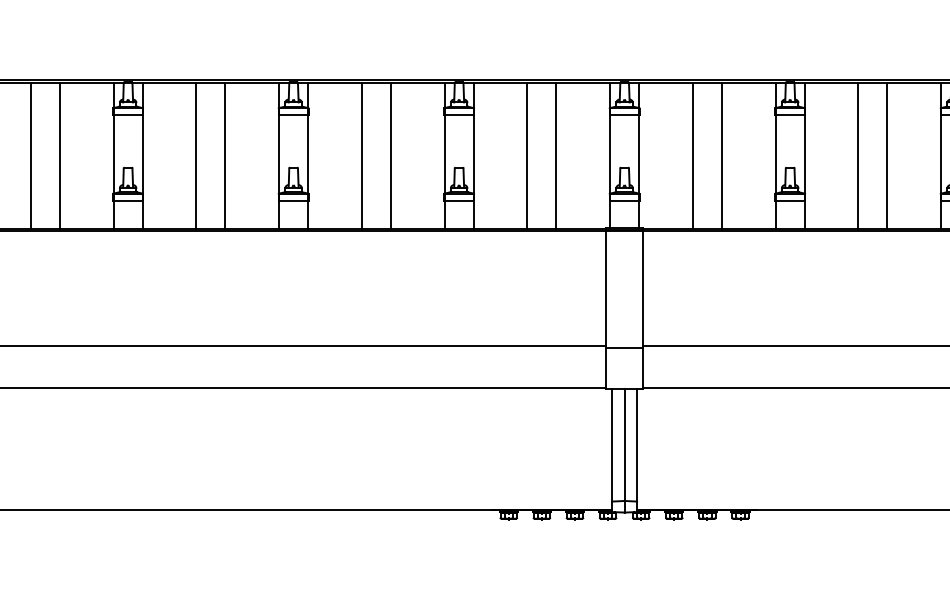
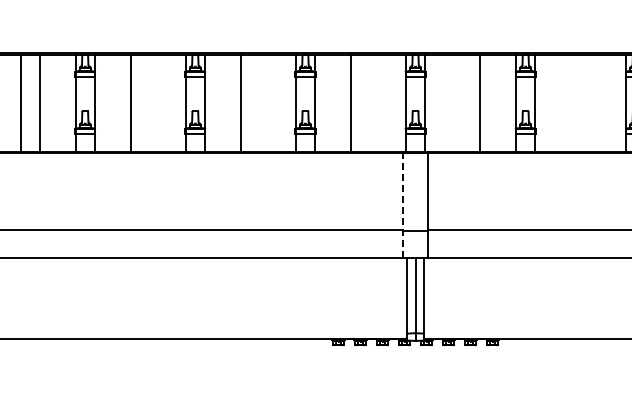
line: (224, 155) -> (149, 103), removed
line: (391, 155) -> (260, 103), removed
line: (556, 155) -> (370, 103), removed
line: (693, 155) -> (461, 103), removed
line: (859, 155) -> (571, 103), removed
line: (887, 155) -> (590, 103), removed
line: (606, 309) -> (403, 205), solid -> dashed

